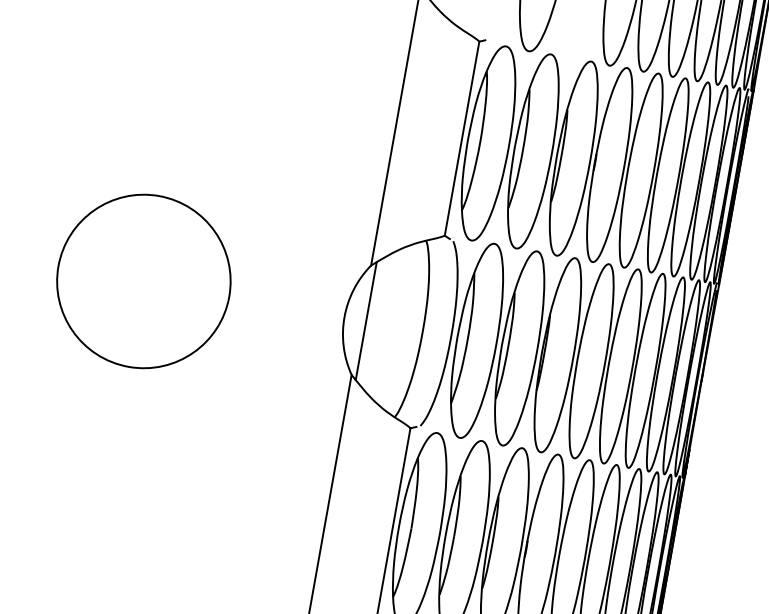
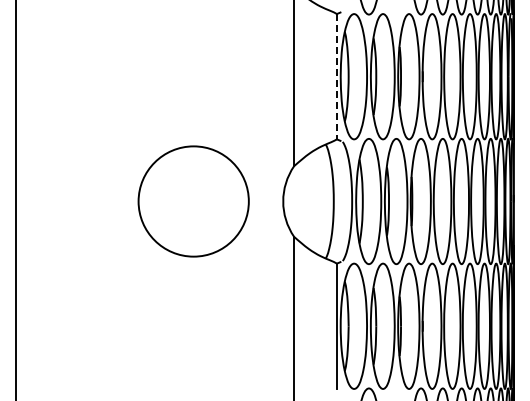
line: (461, 138) -> (336, 76), solid -> dashed
circle: (143, 281) -> (193, 201), moved
line: (366, 321) -> (297, 201), removed

